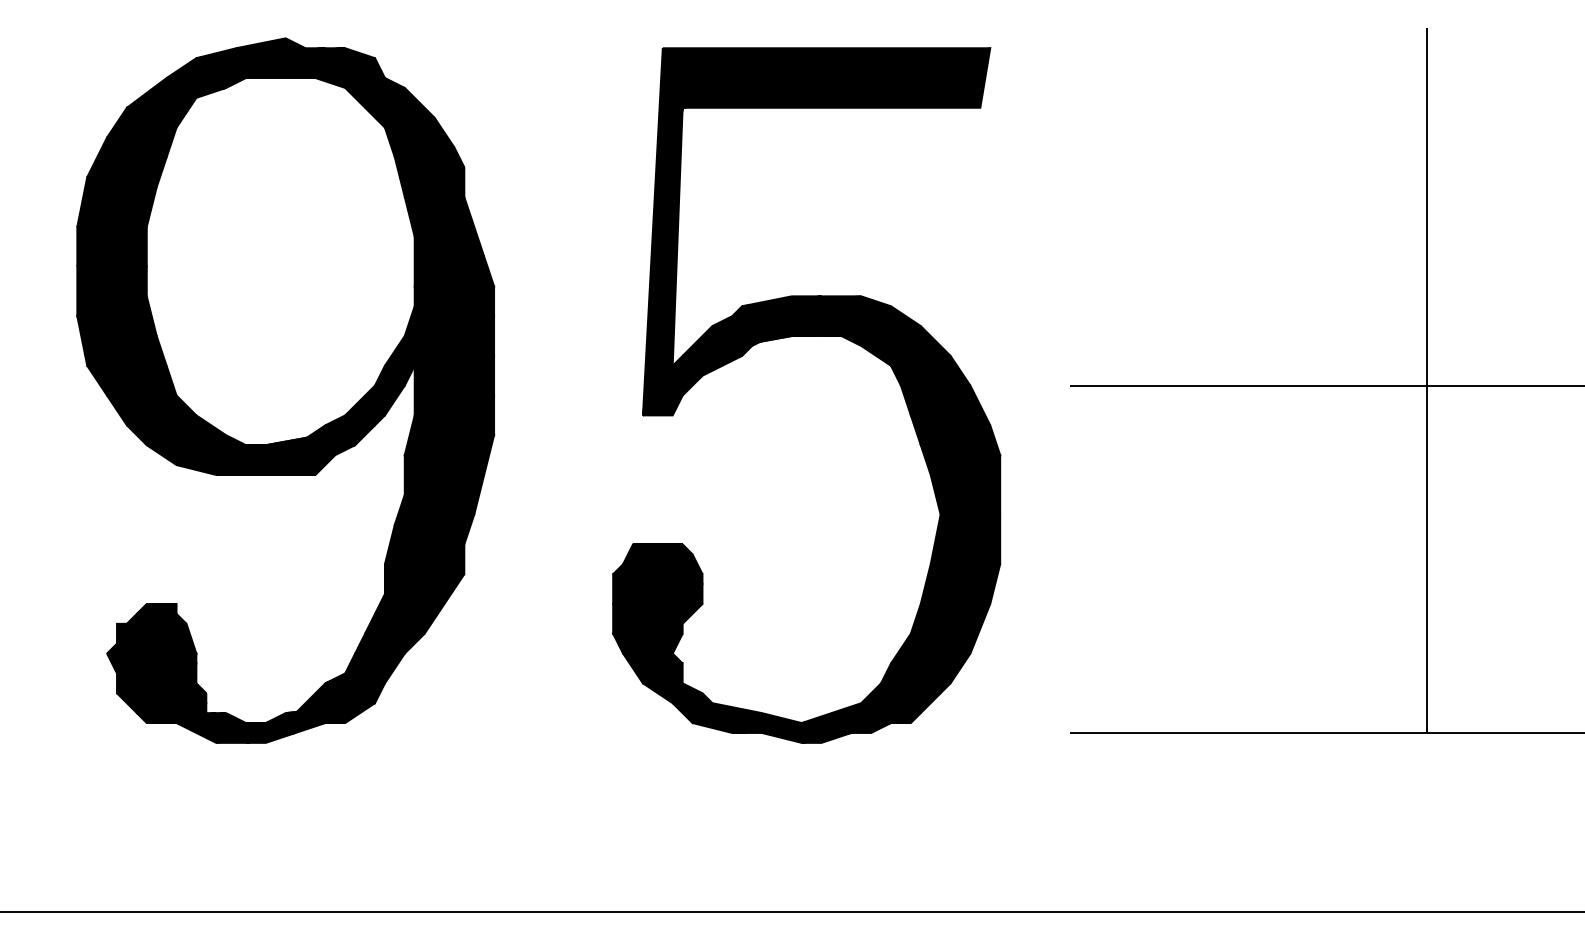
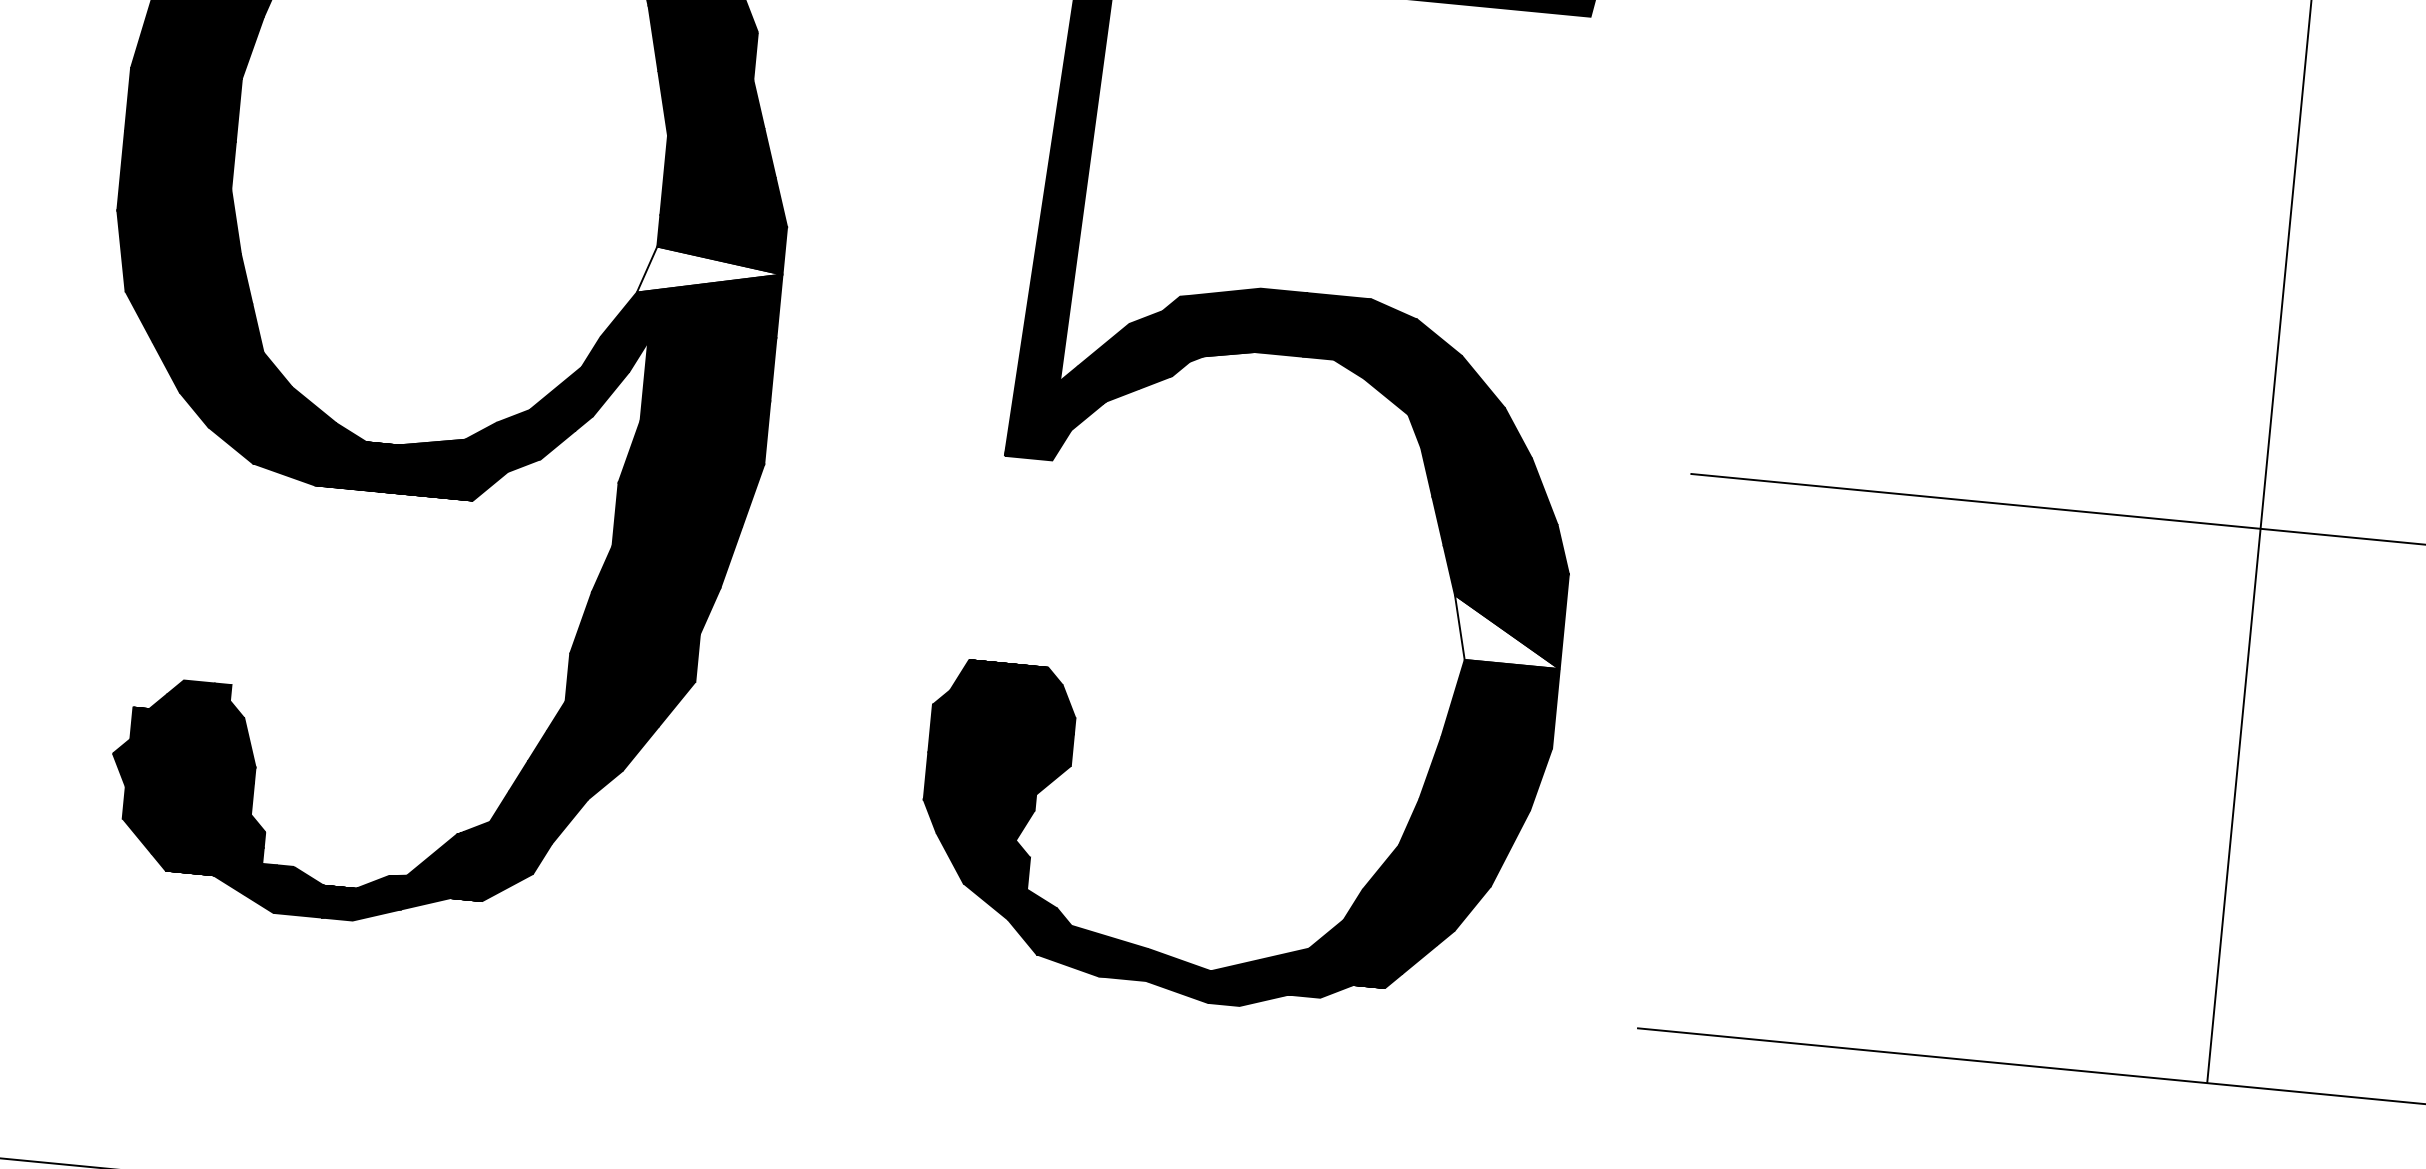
fill: (449, 321) -> (710, 276), removed
fill: (965, 494) -> (1507, 631), removed

